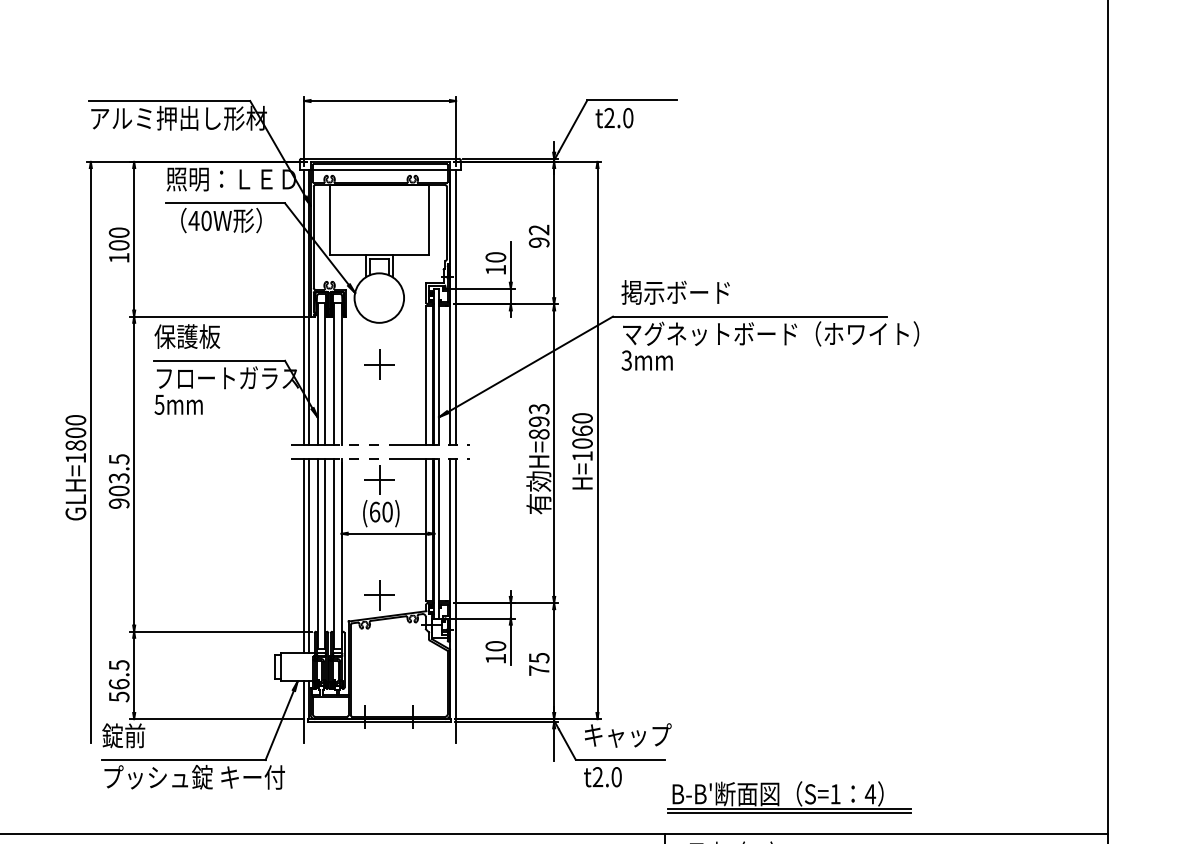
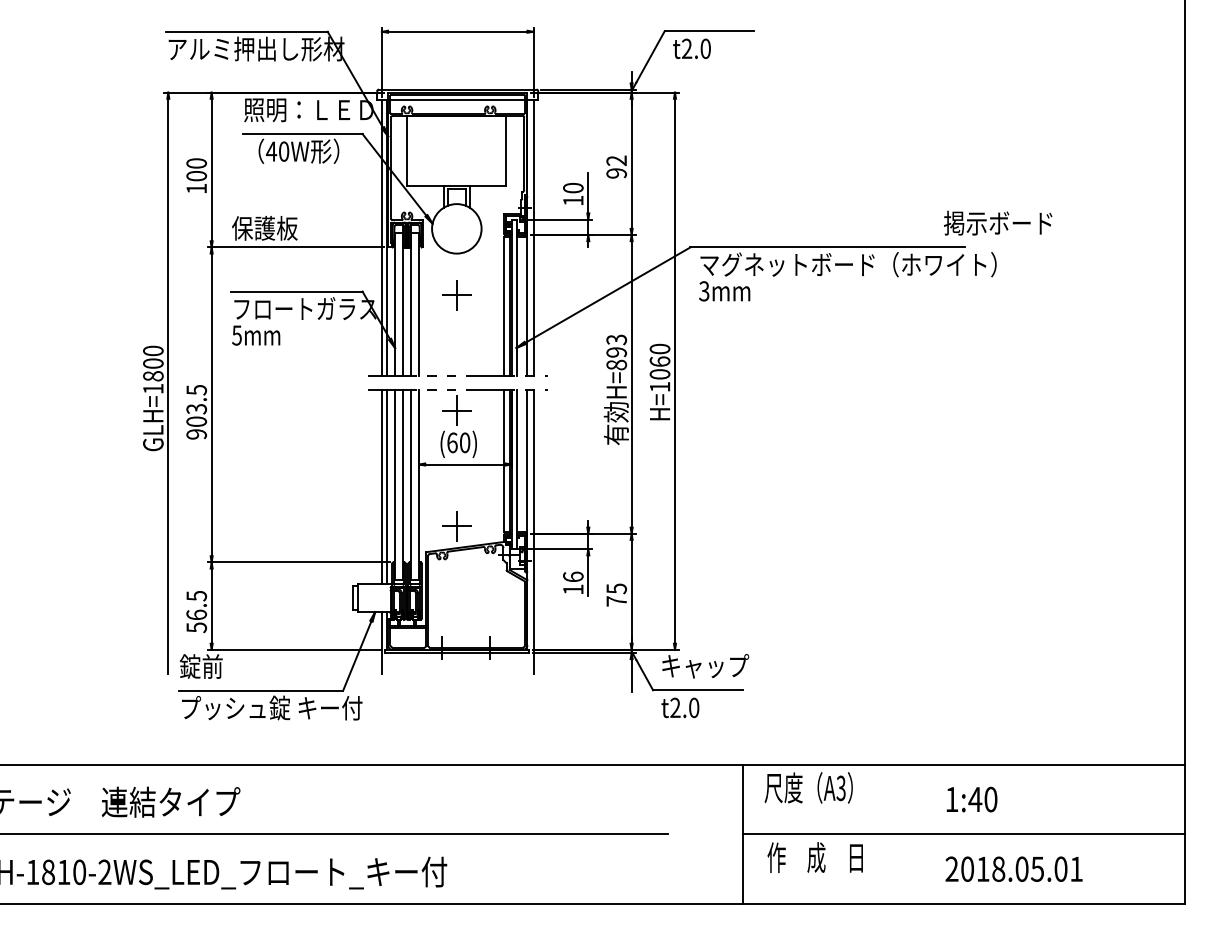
text: (676, 291) -> (998, 222), moved
text: (187, 336) -> (264, 228), moved
text: (496, 645) -> (573, 576), 10 -> 16
part: (797, 796) -> (874, 727), removed

